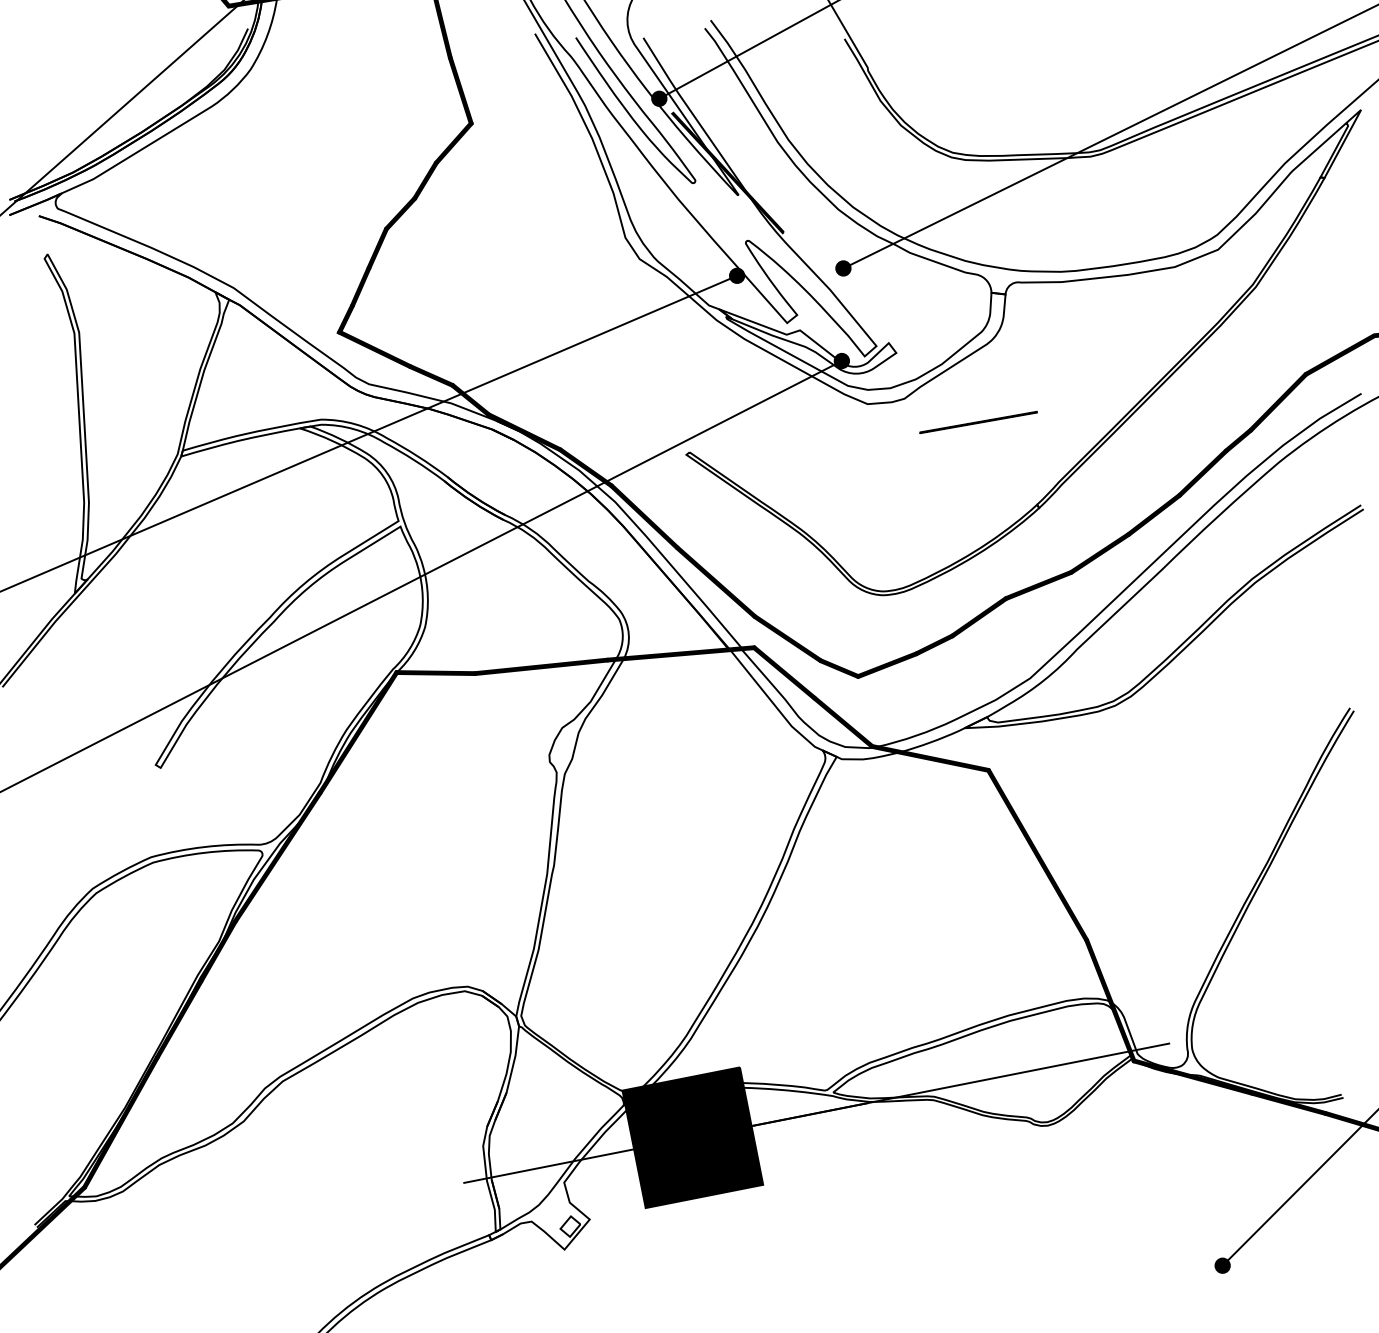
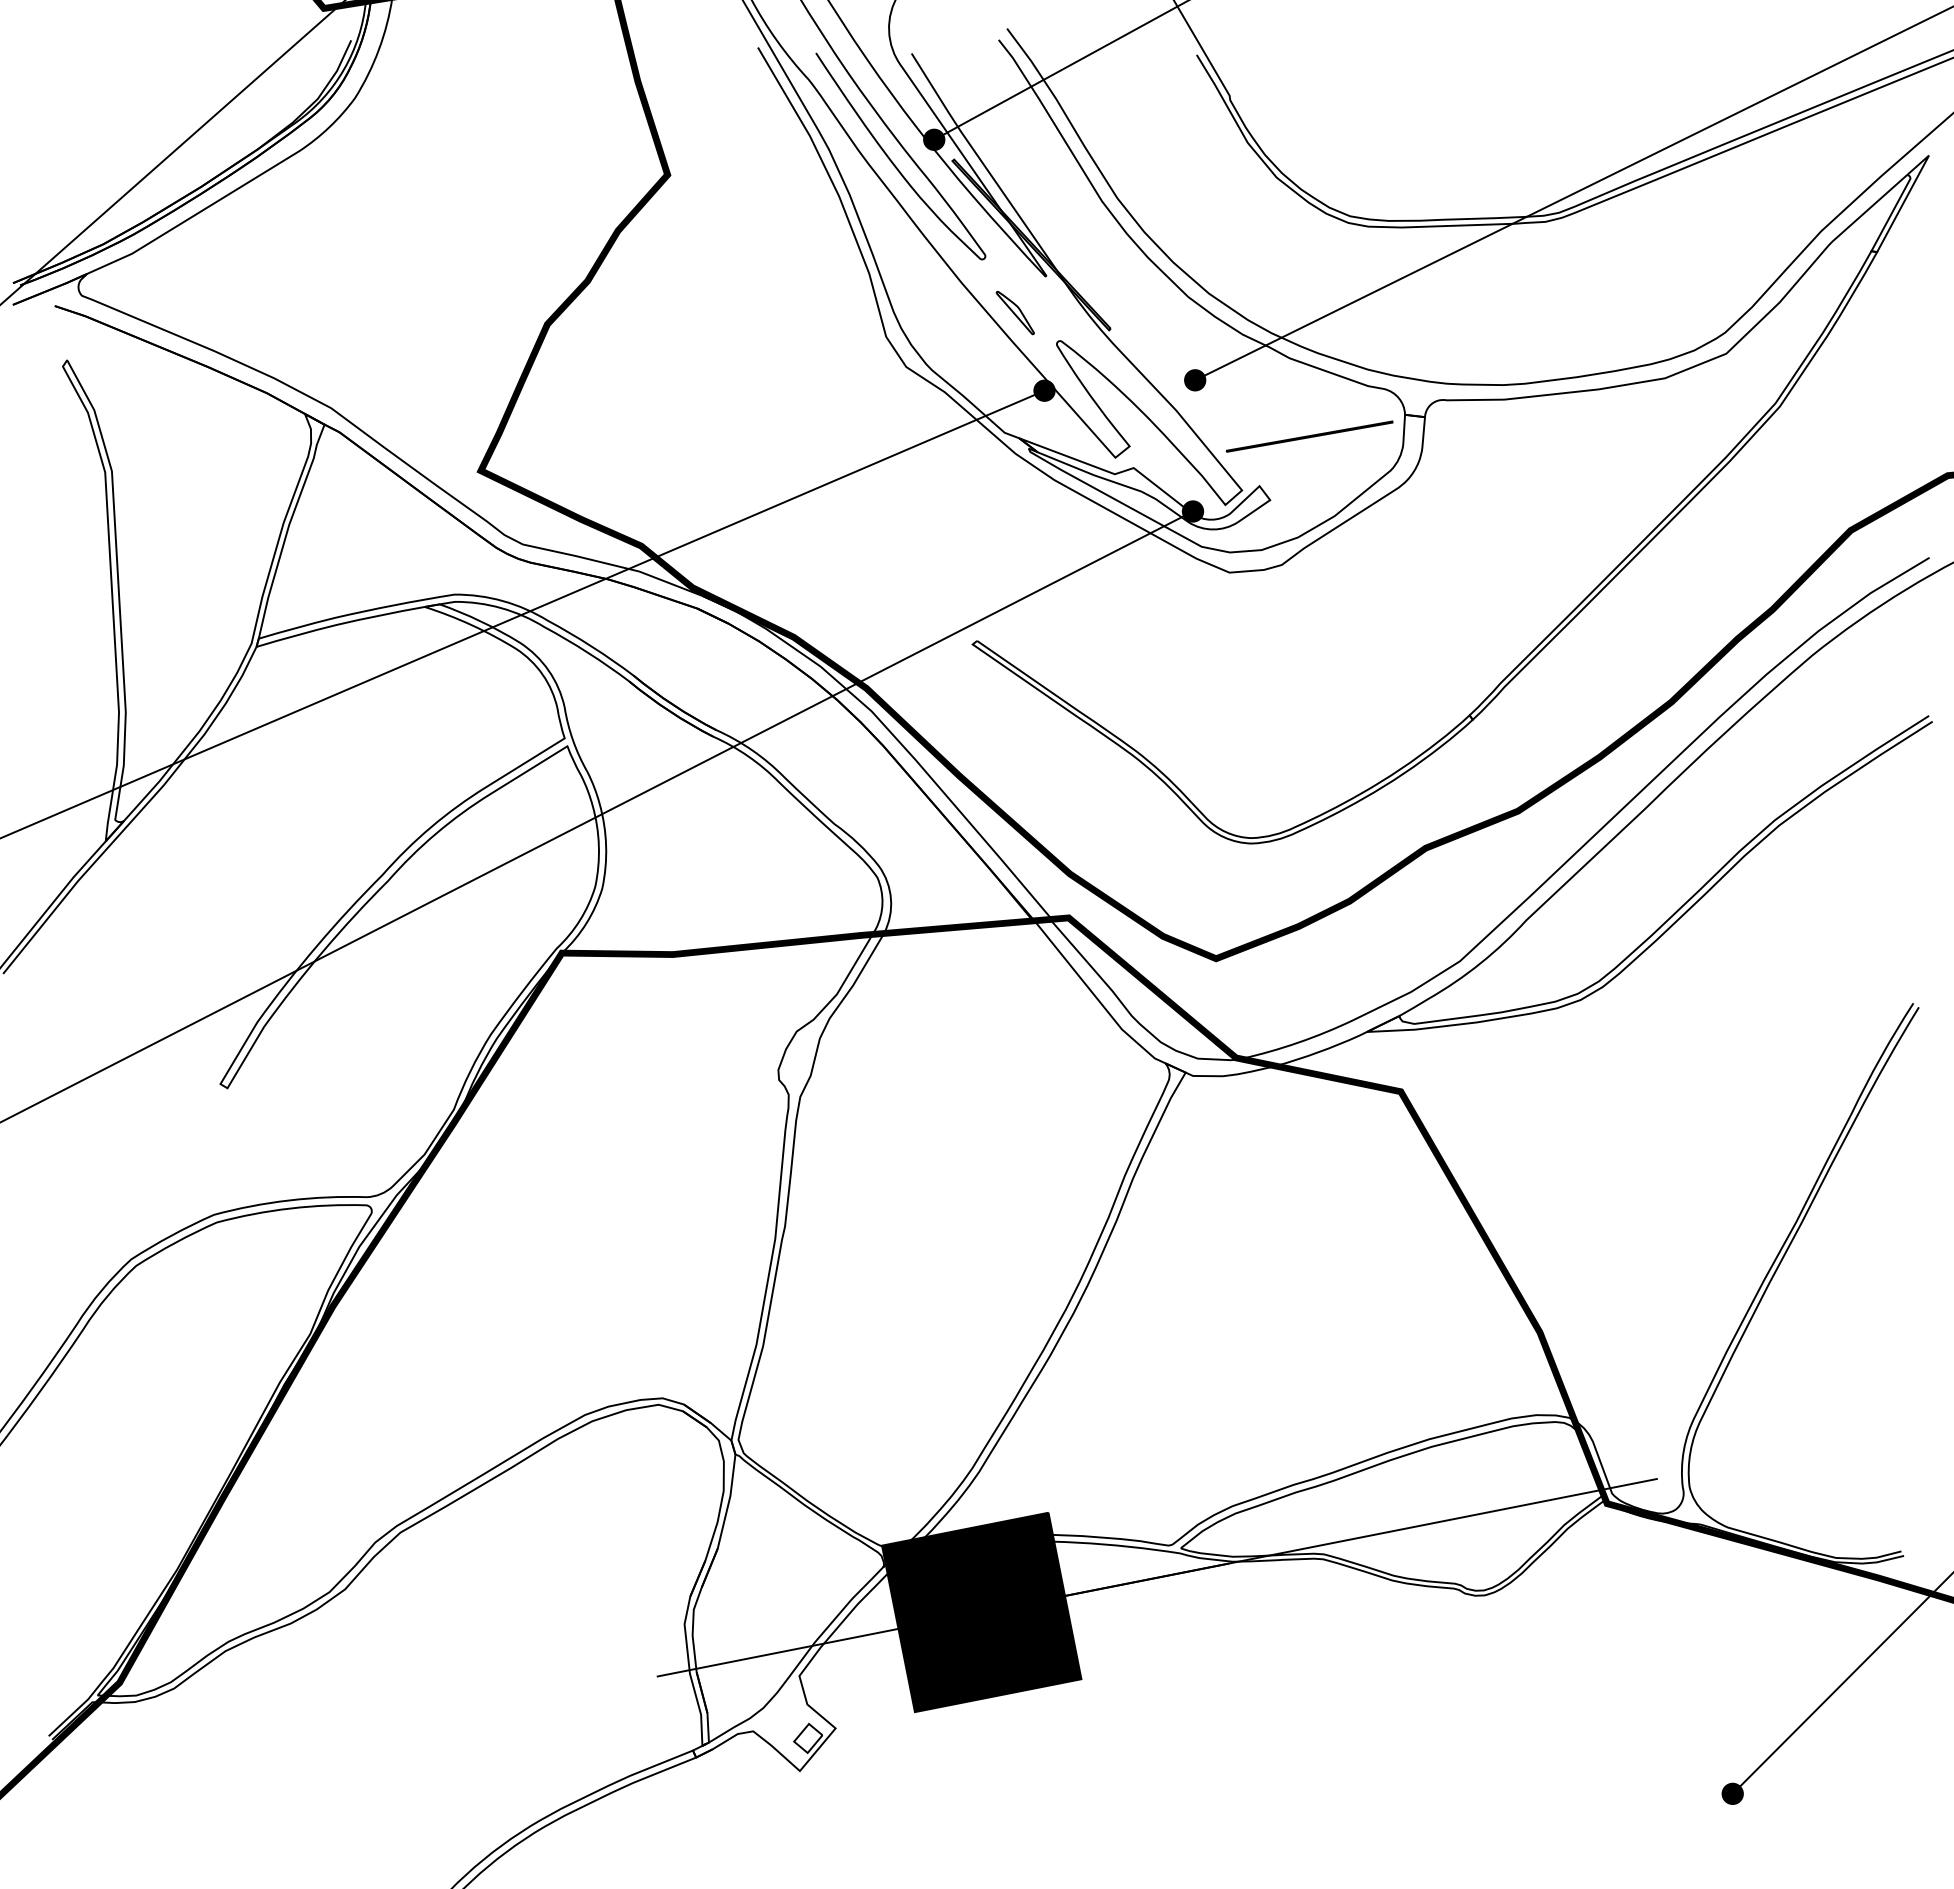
part: (715, 221) -> (1014, 313), added
line: (978, 422) -> (1309, 436), moved

